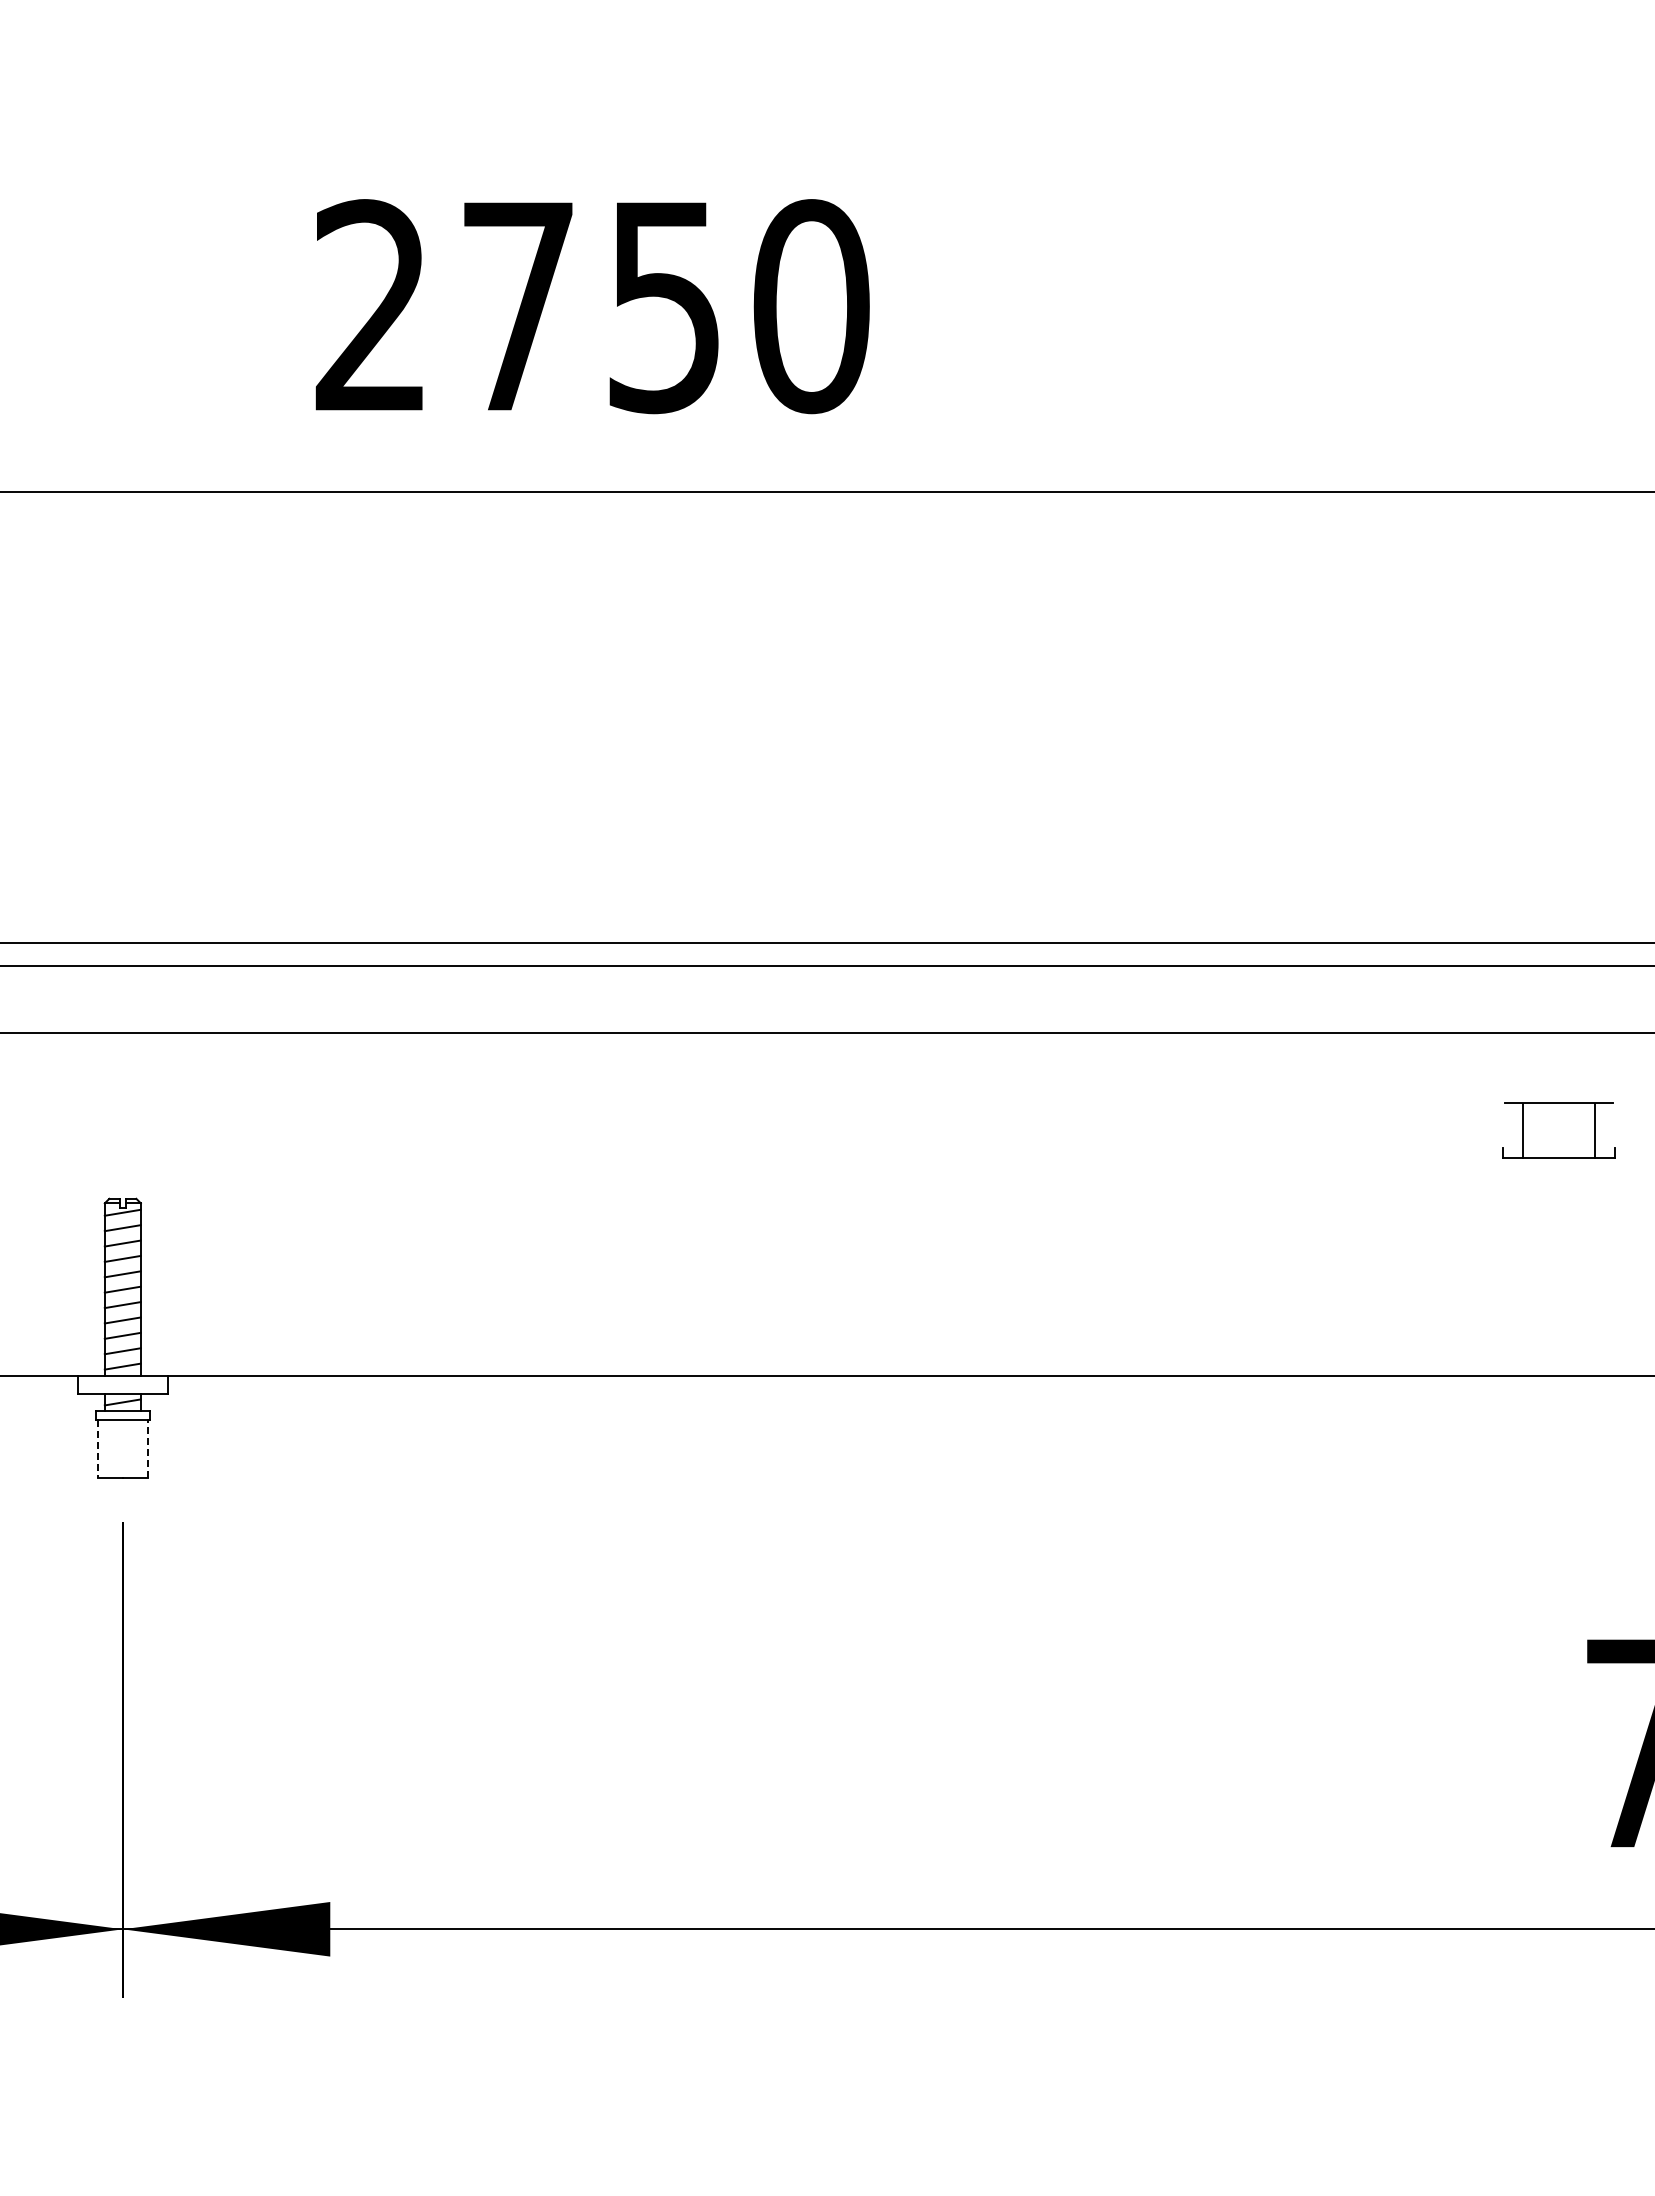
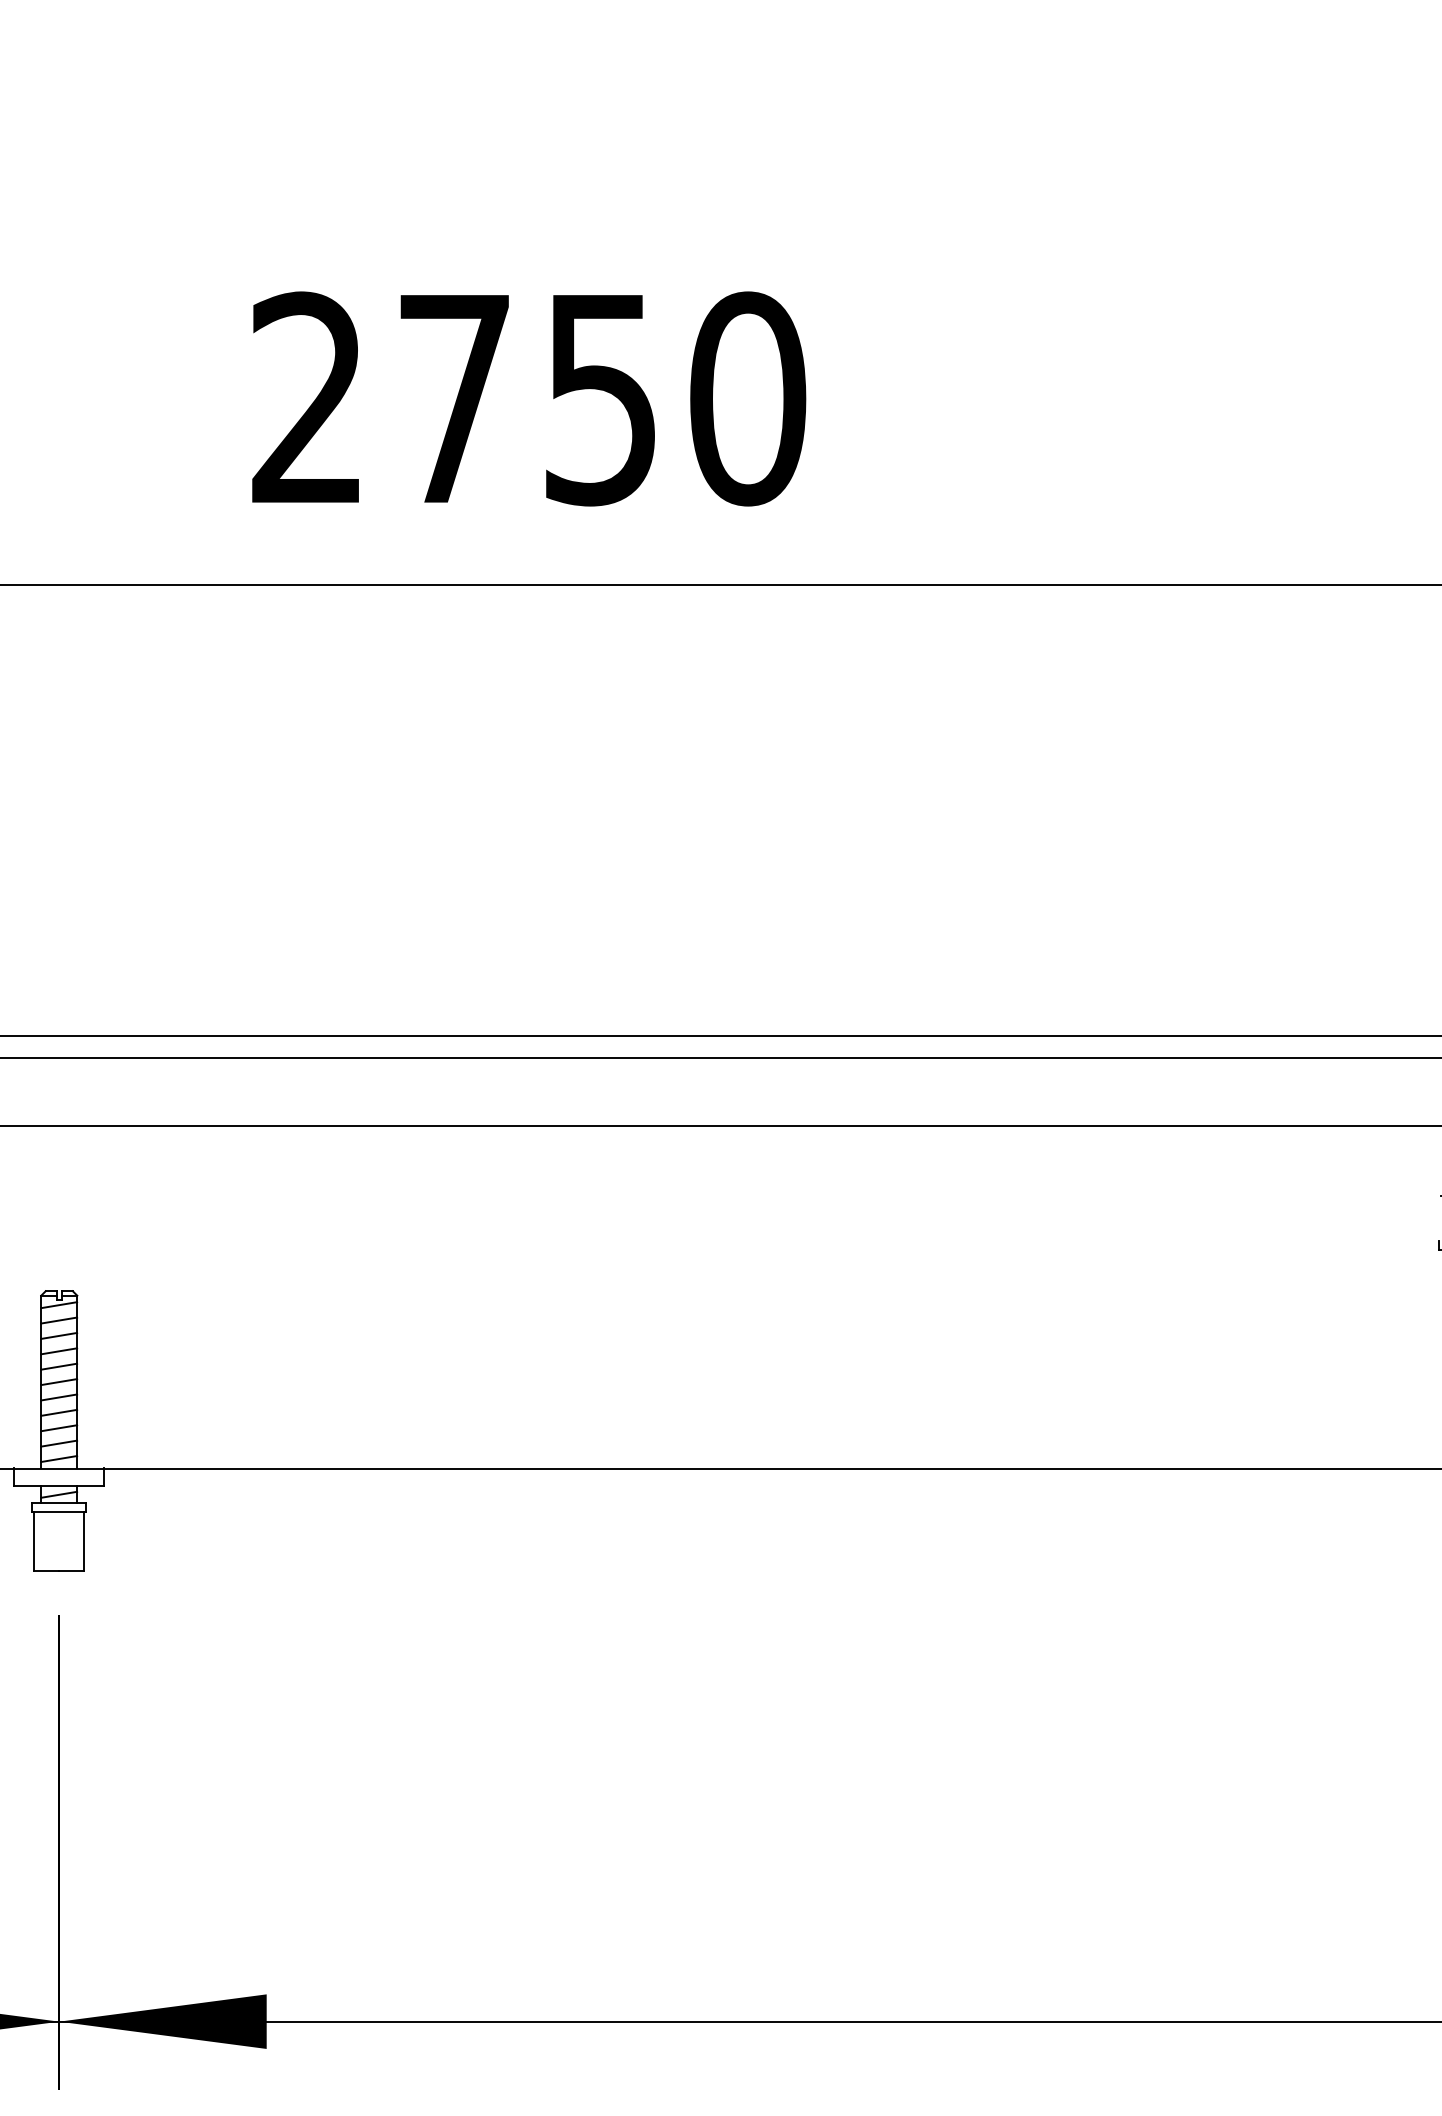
line: (147, 1448) -> (83, 1540), dashed -> solid
line: (98, 1449) -> (34, 1541), dashed -> solid

